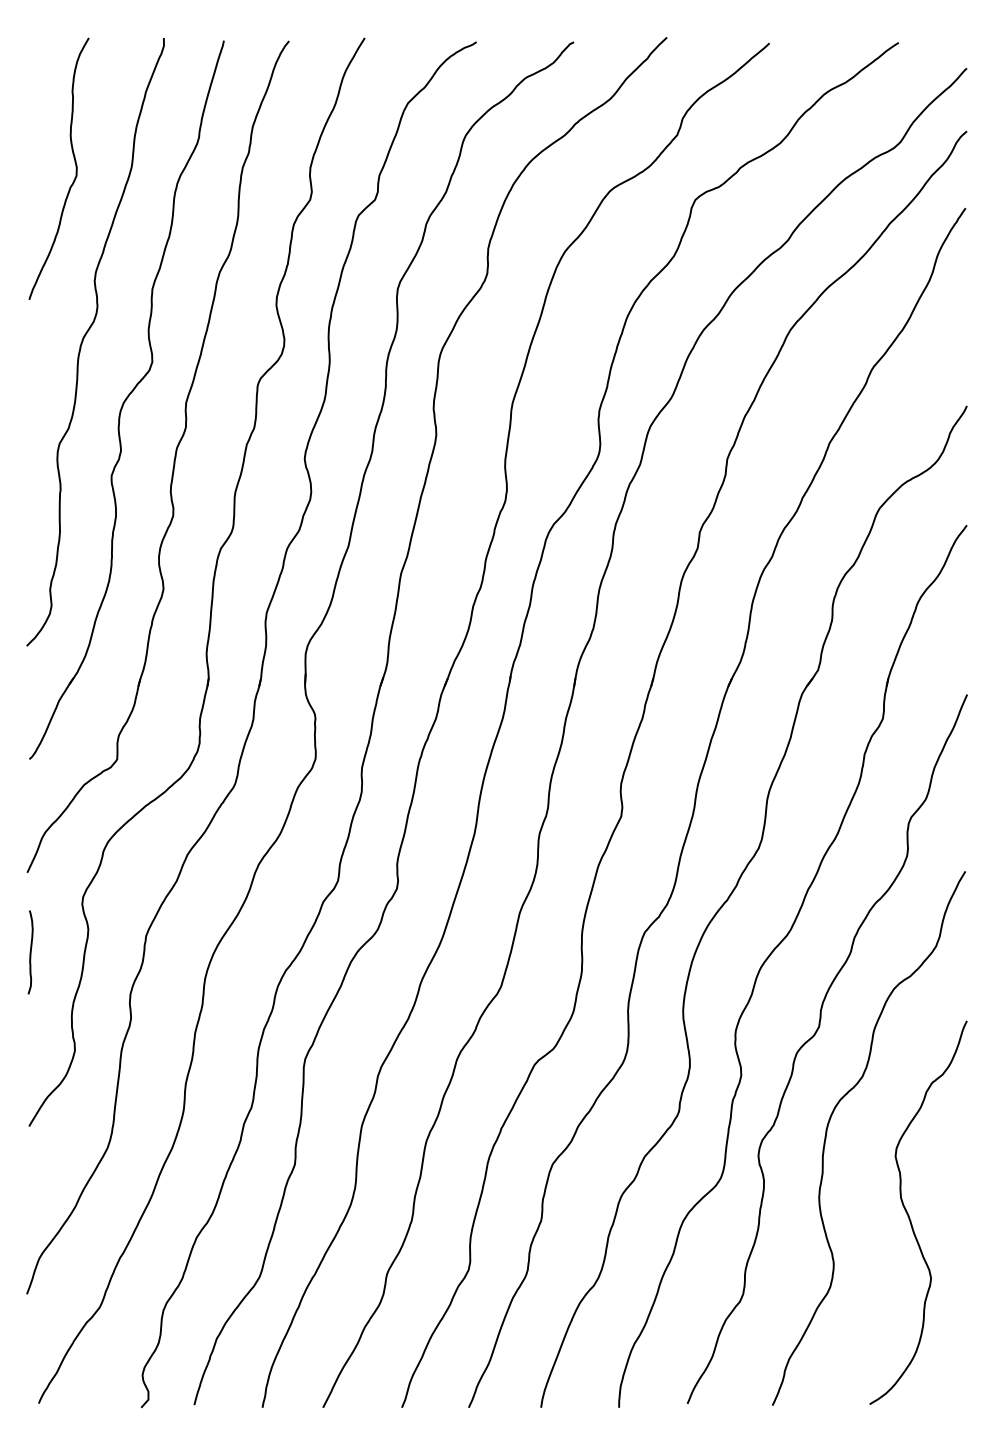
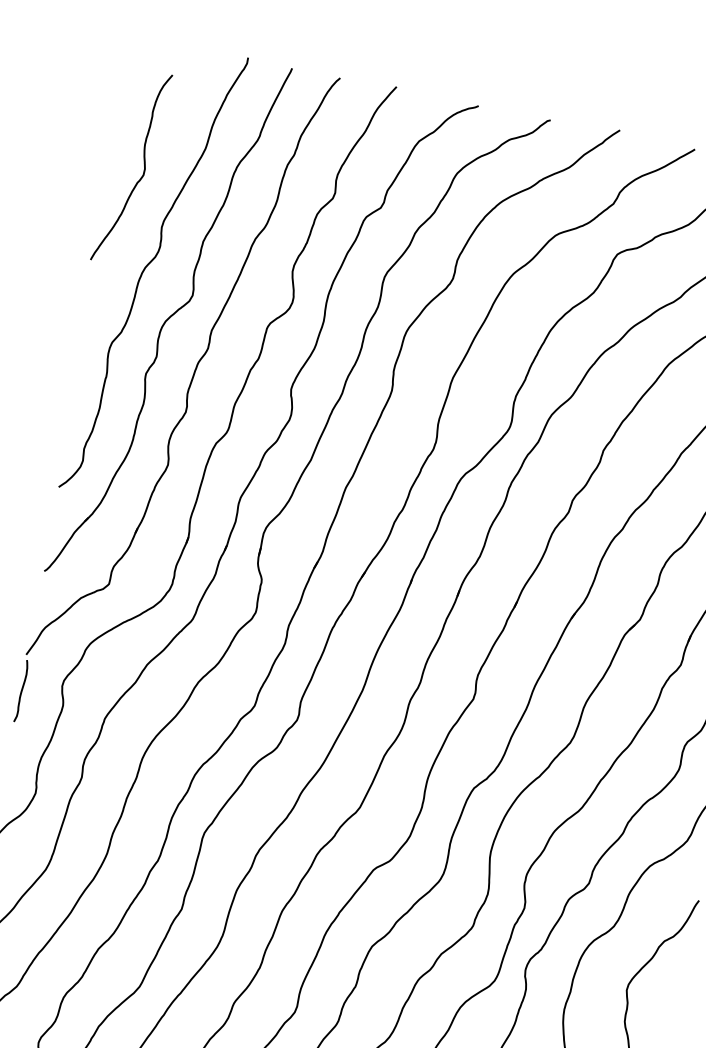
curve: (75, 168) -> (143, 169), moved
curve: (30, 952) -> (21, 691), moved

